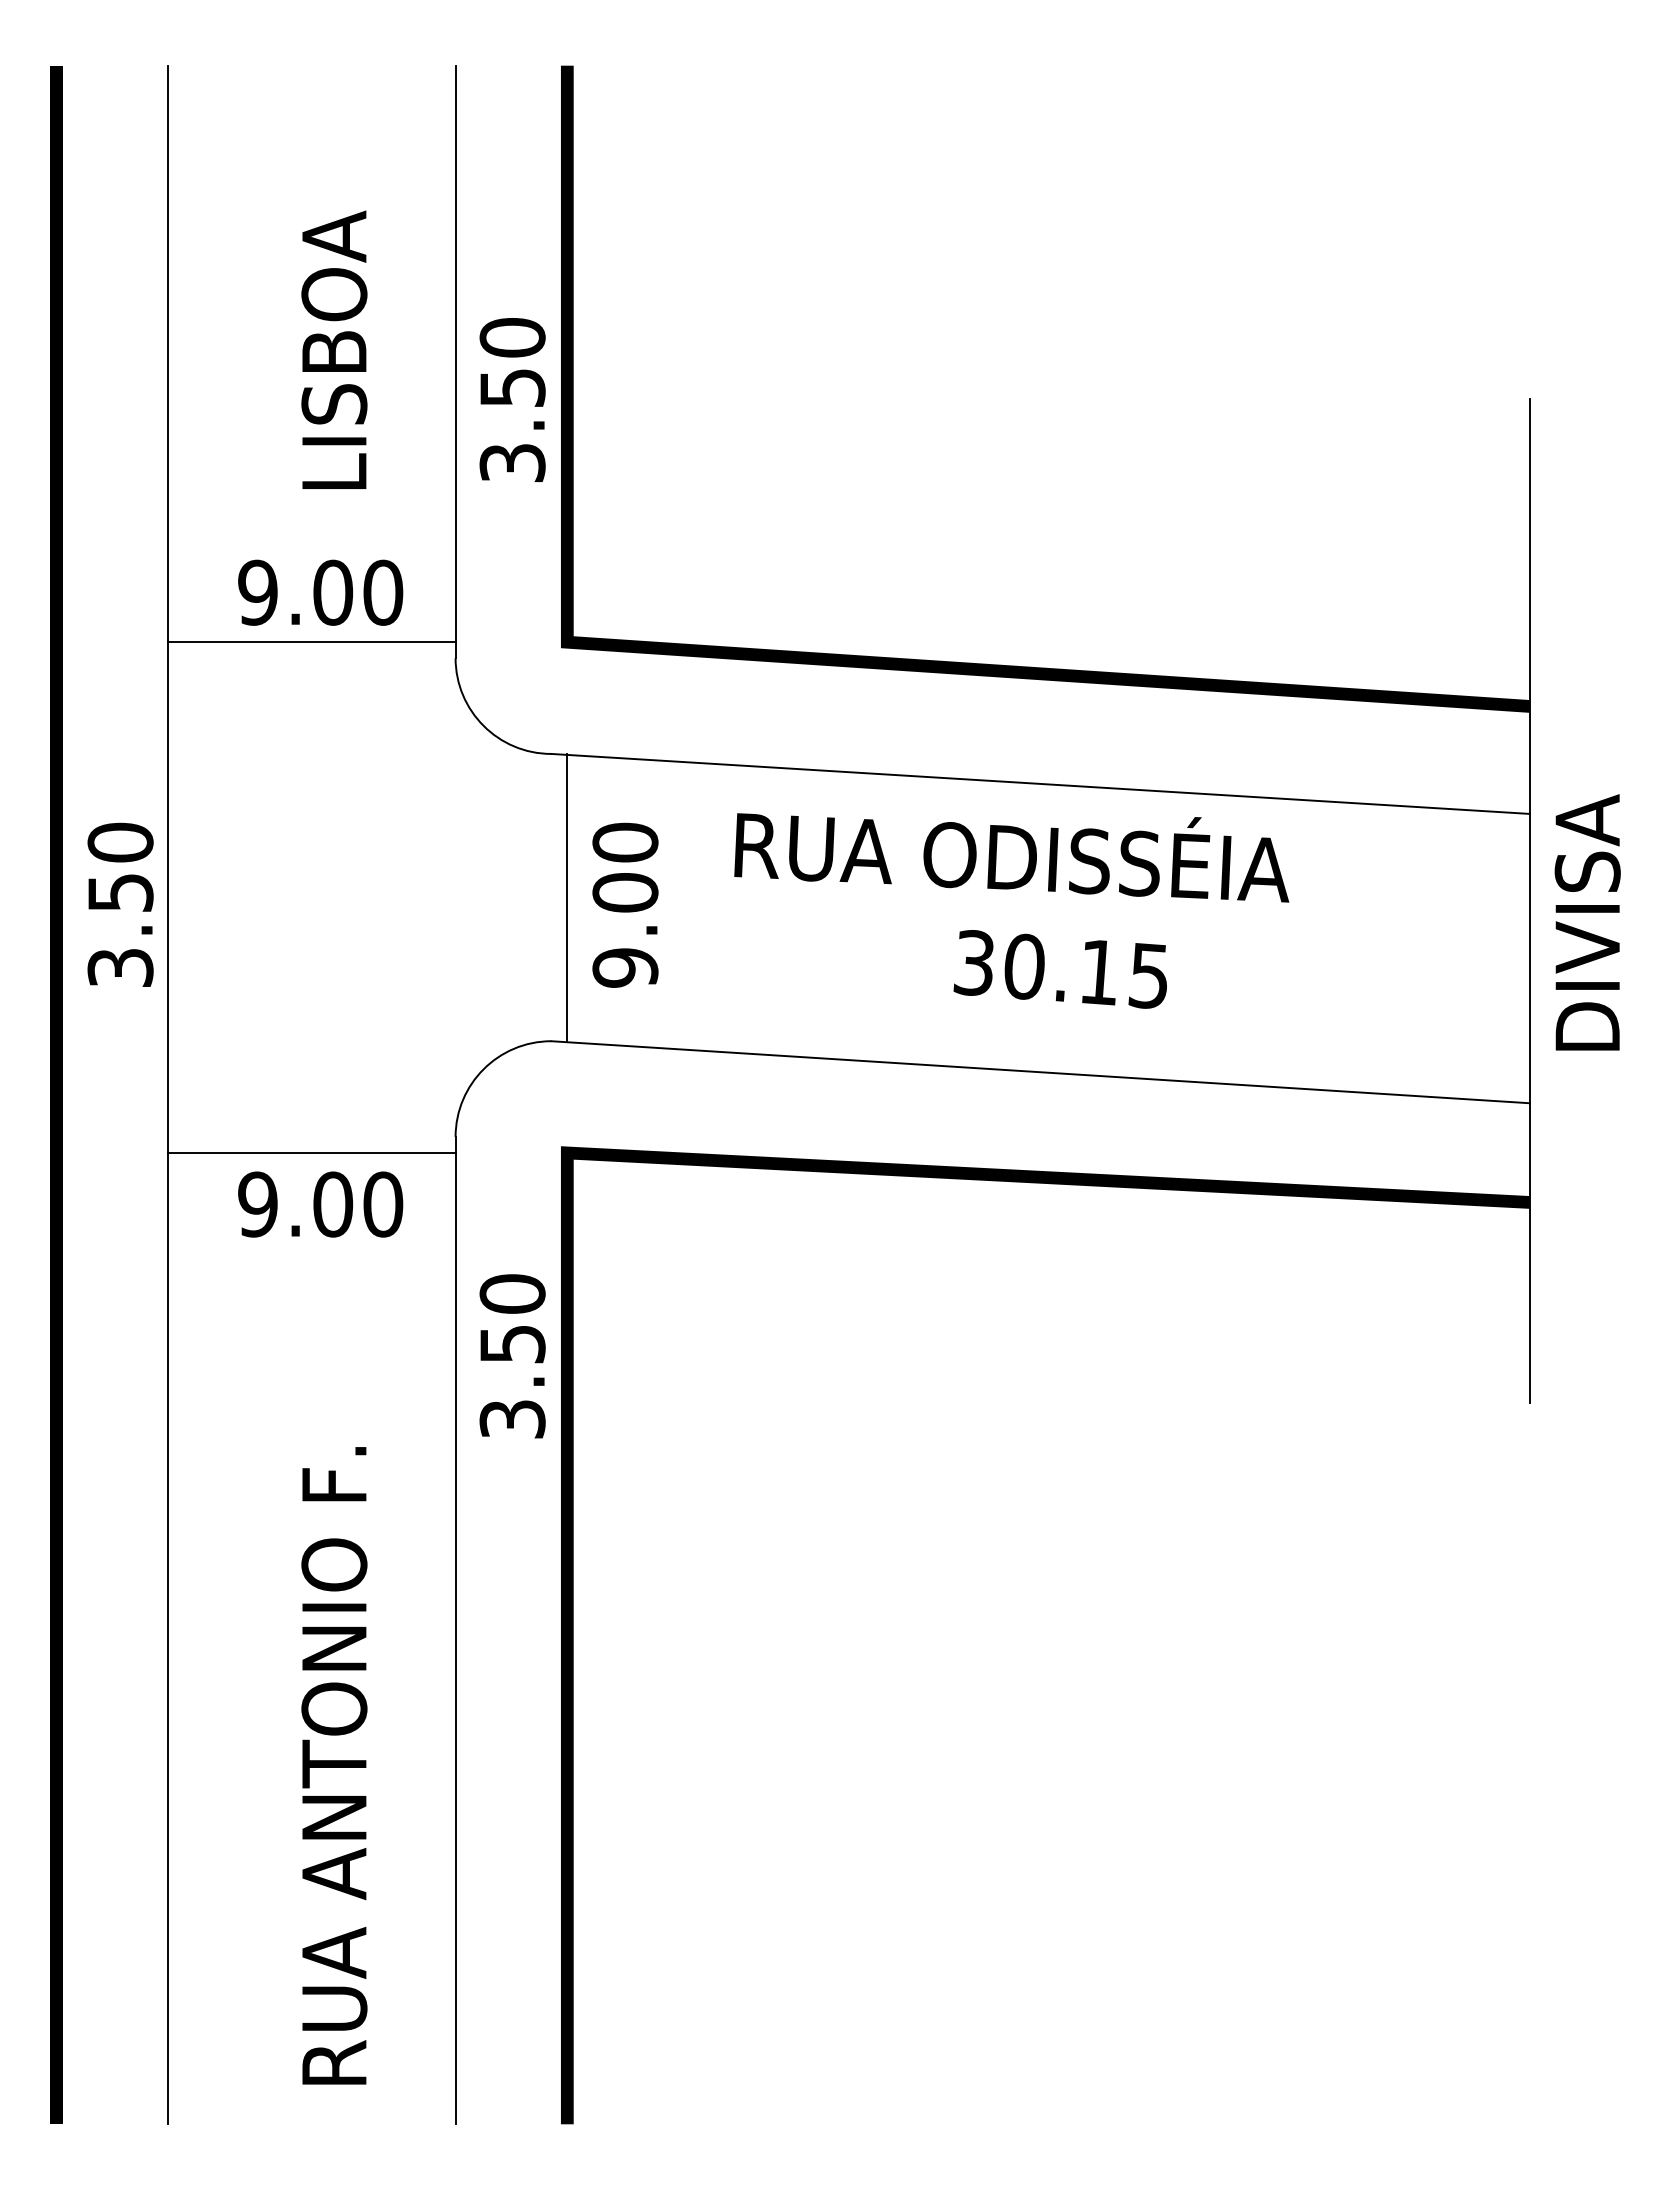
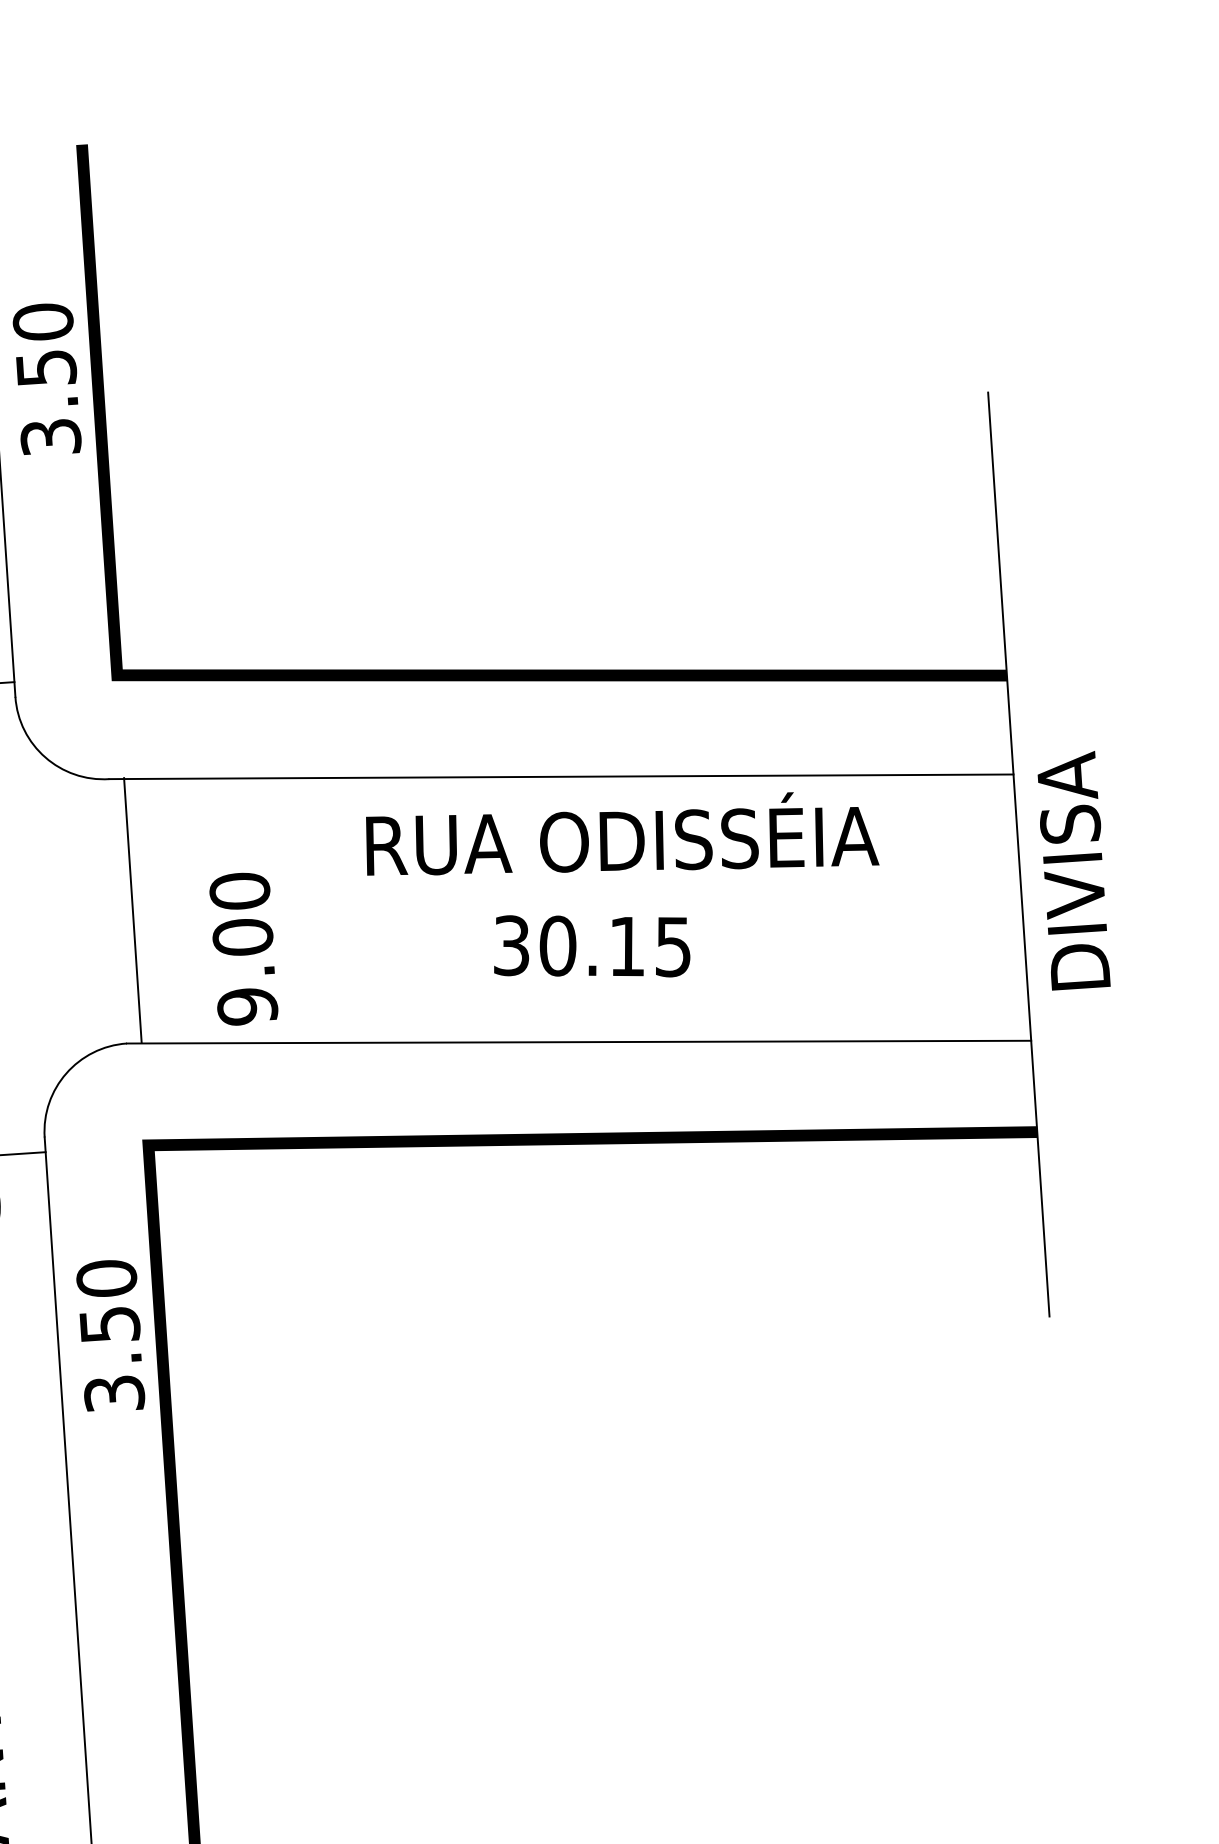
text: (512, 399) -> (46, 378), moved
text: (1011, 857) -> (621, 840), moved
text: (625, 904) -> (243, 948), moved

